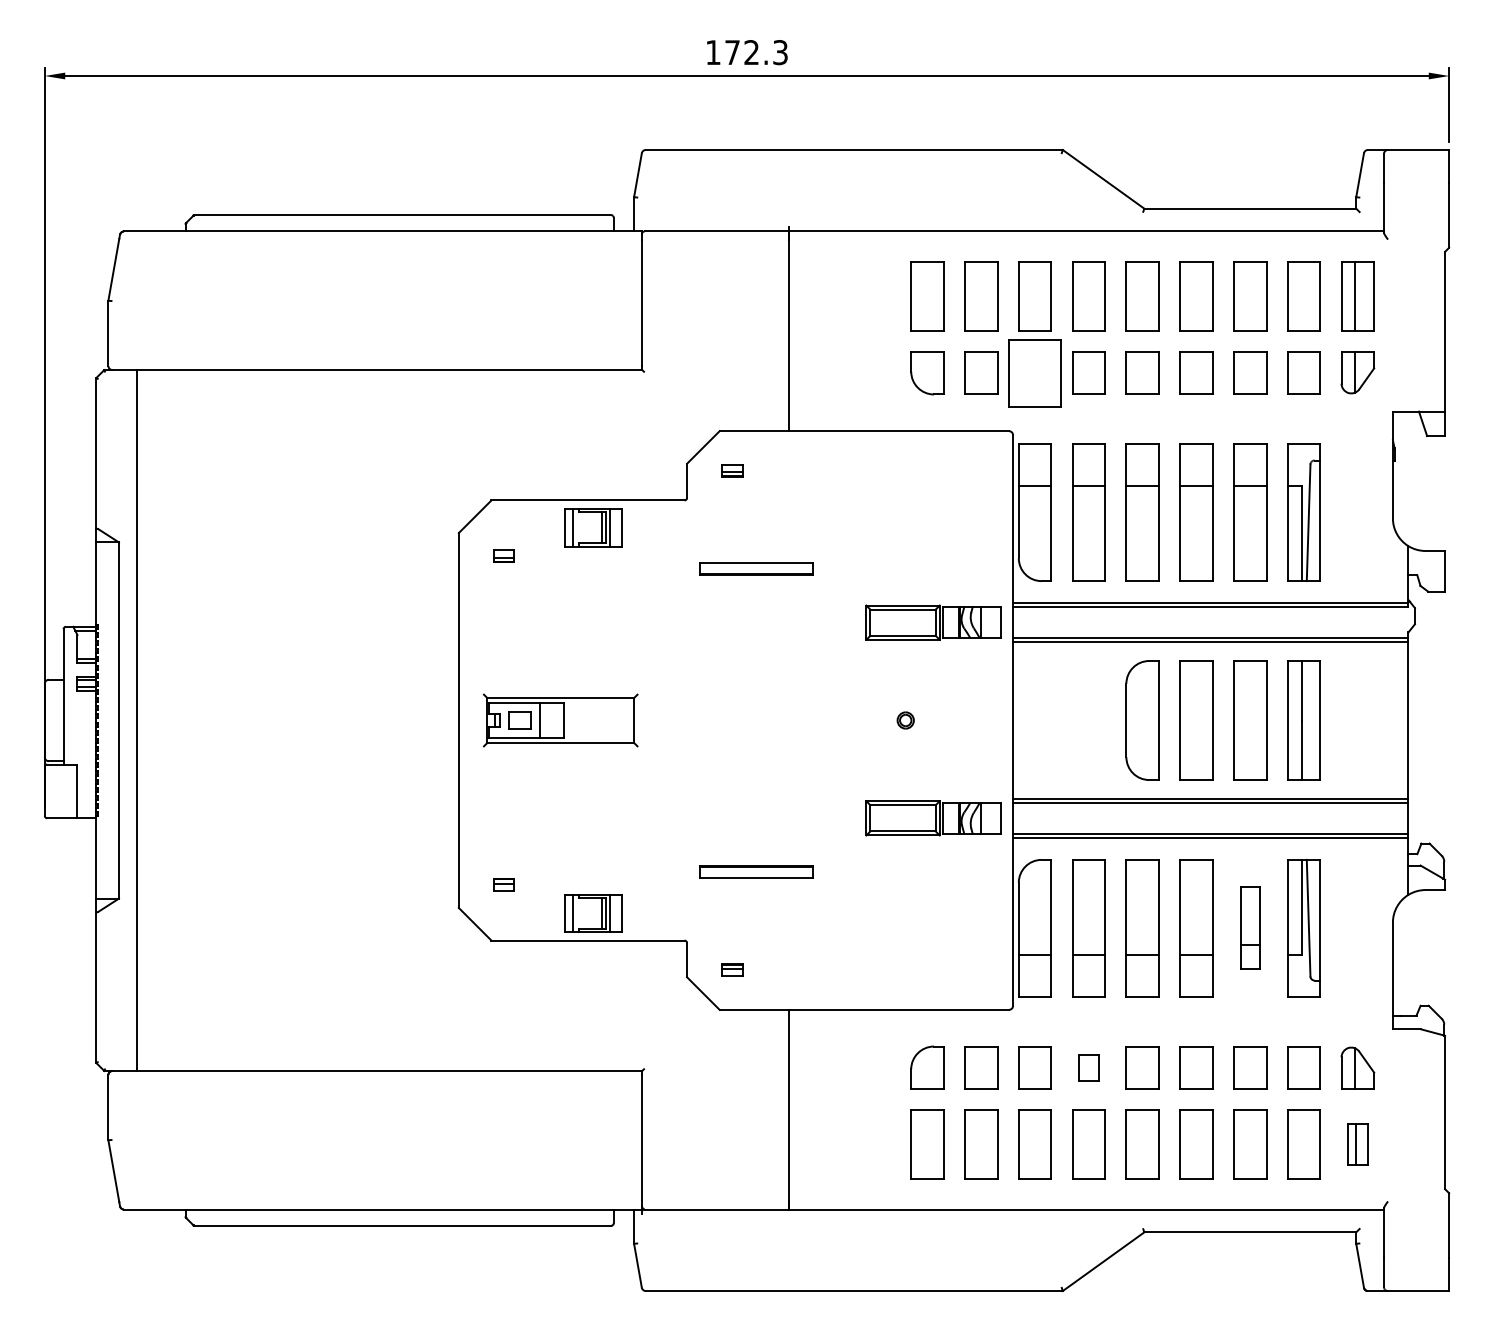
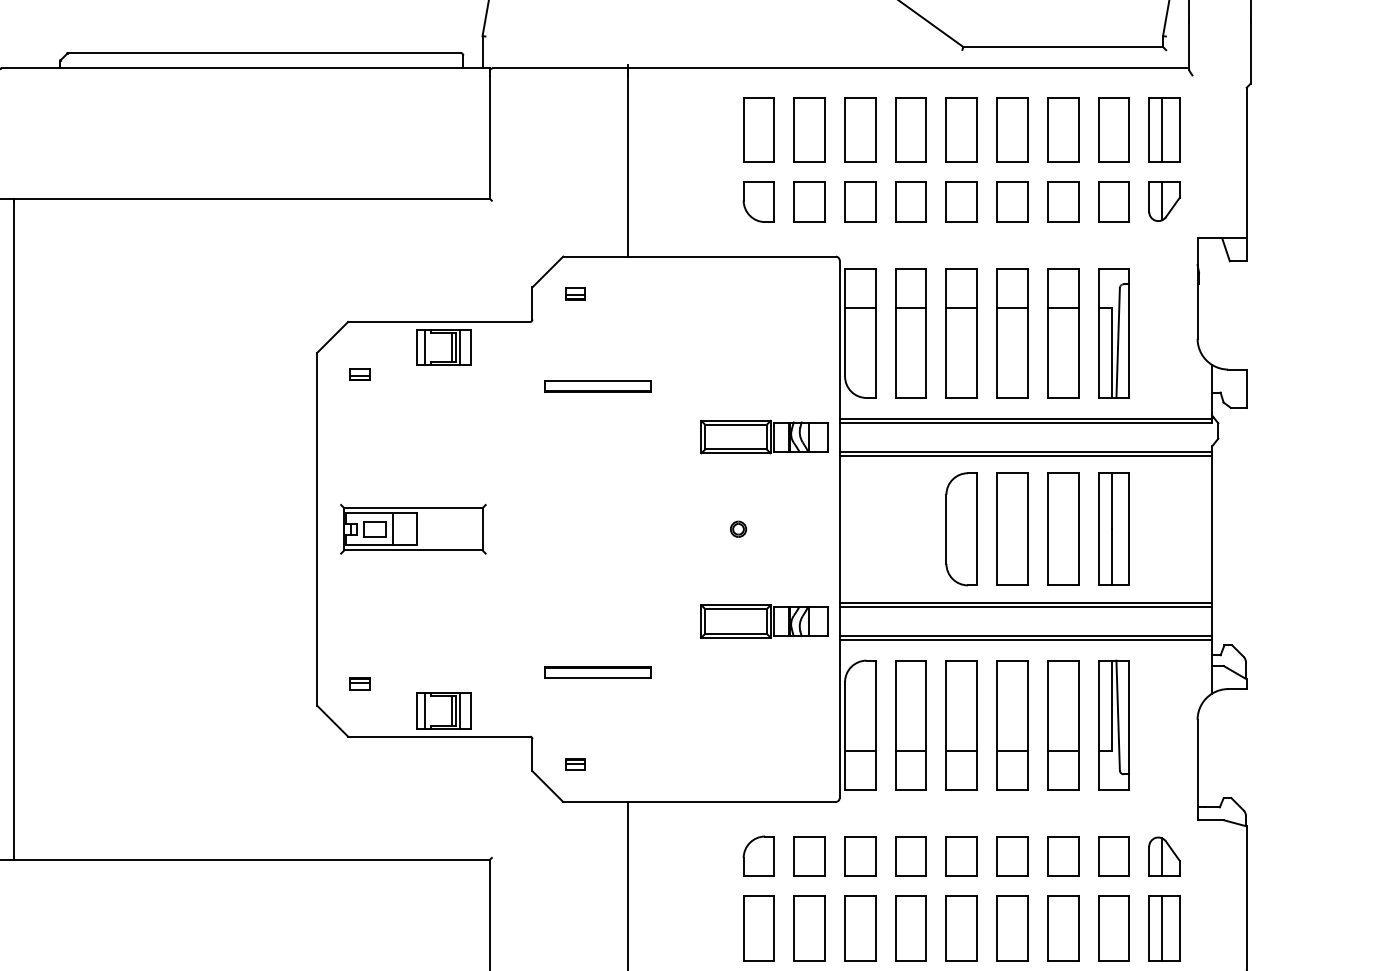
part: (1034, 372) -> (859, 201), size x0.62
part: (1250, 928) -> (1063, 725), size x1.67
part: (1088, 1067) -> (910, 856), size x1.67
part: (1357, 1144) -> (1164, 928), size x1.67

